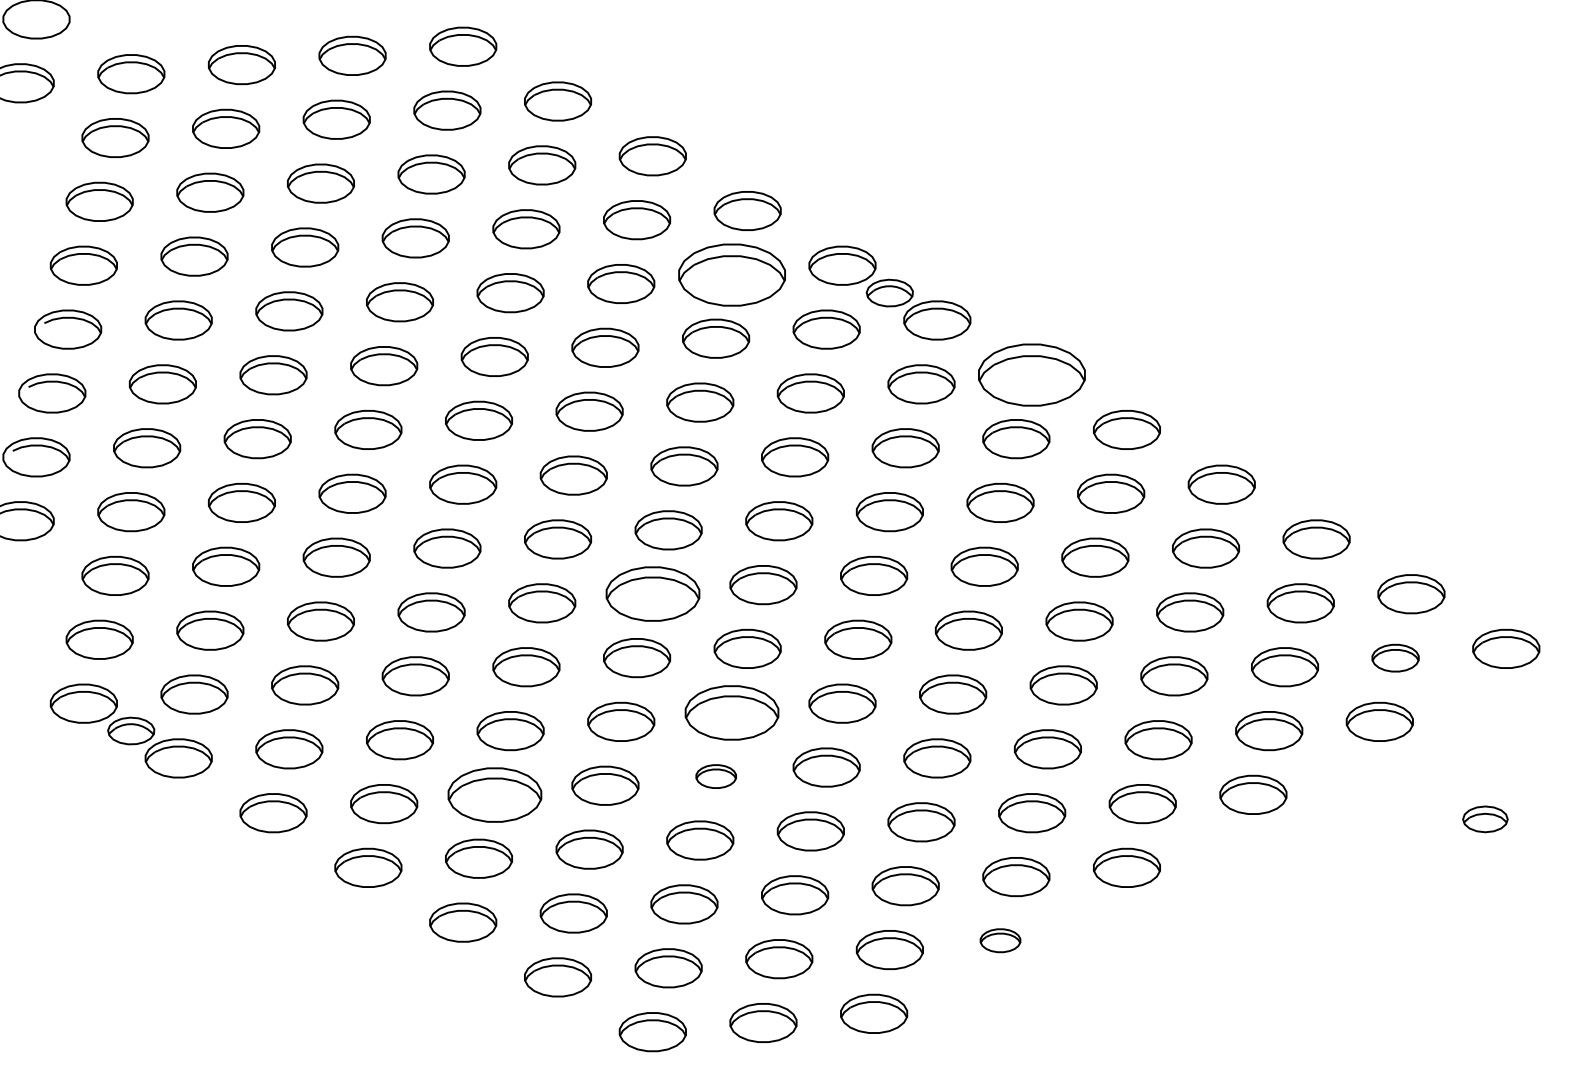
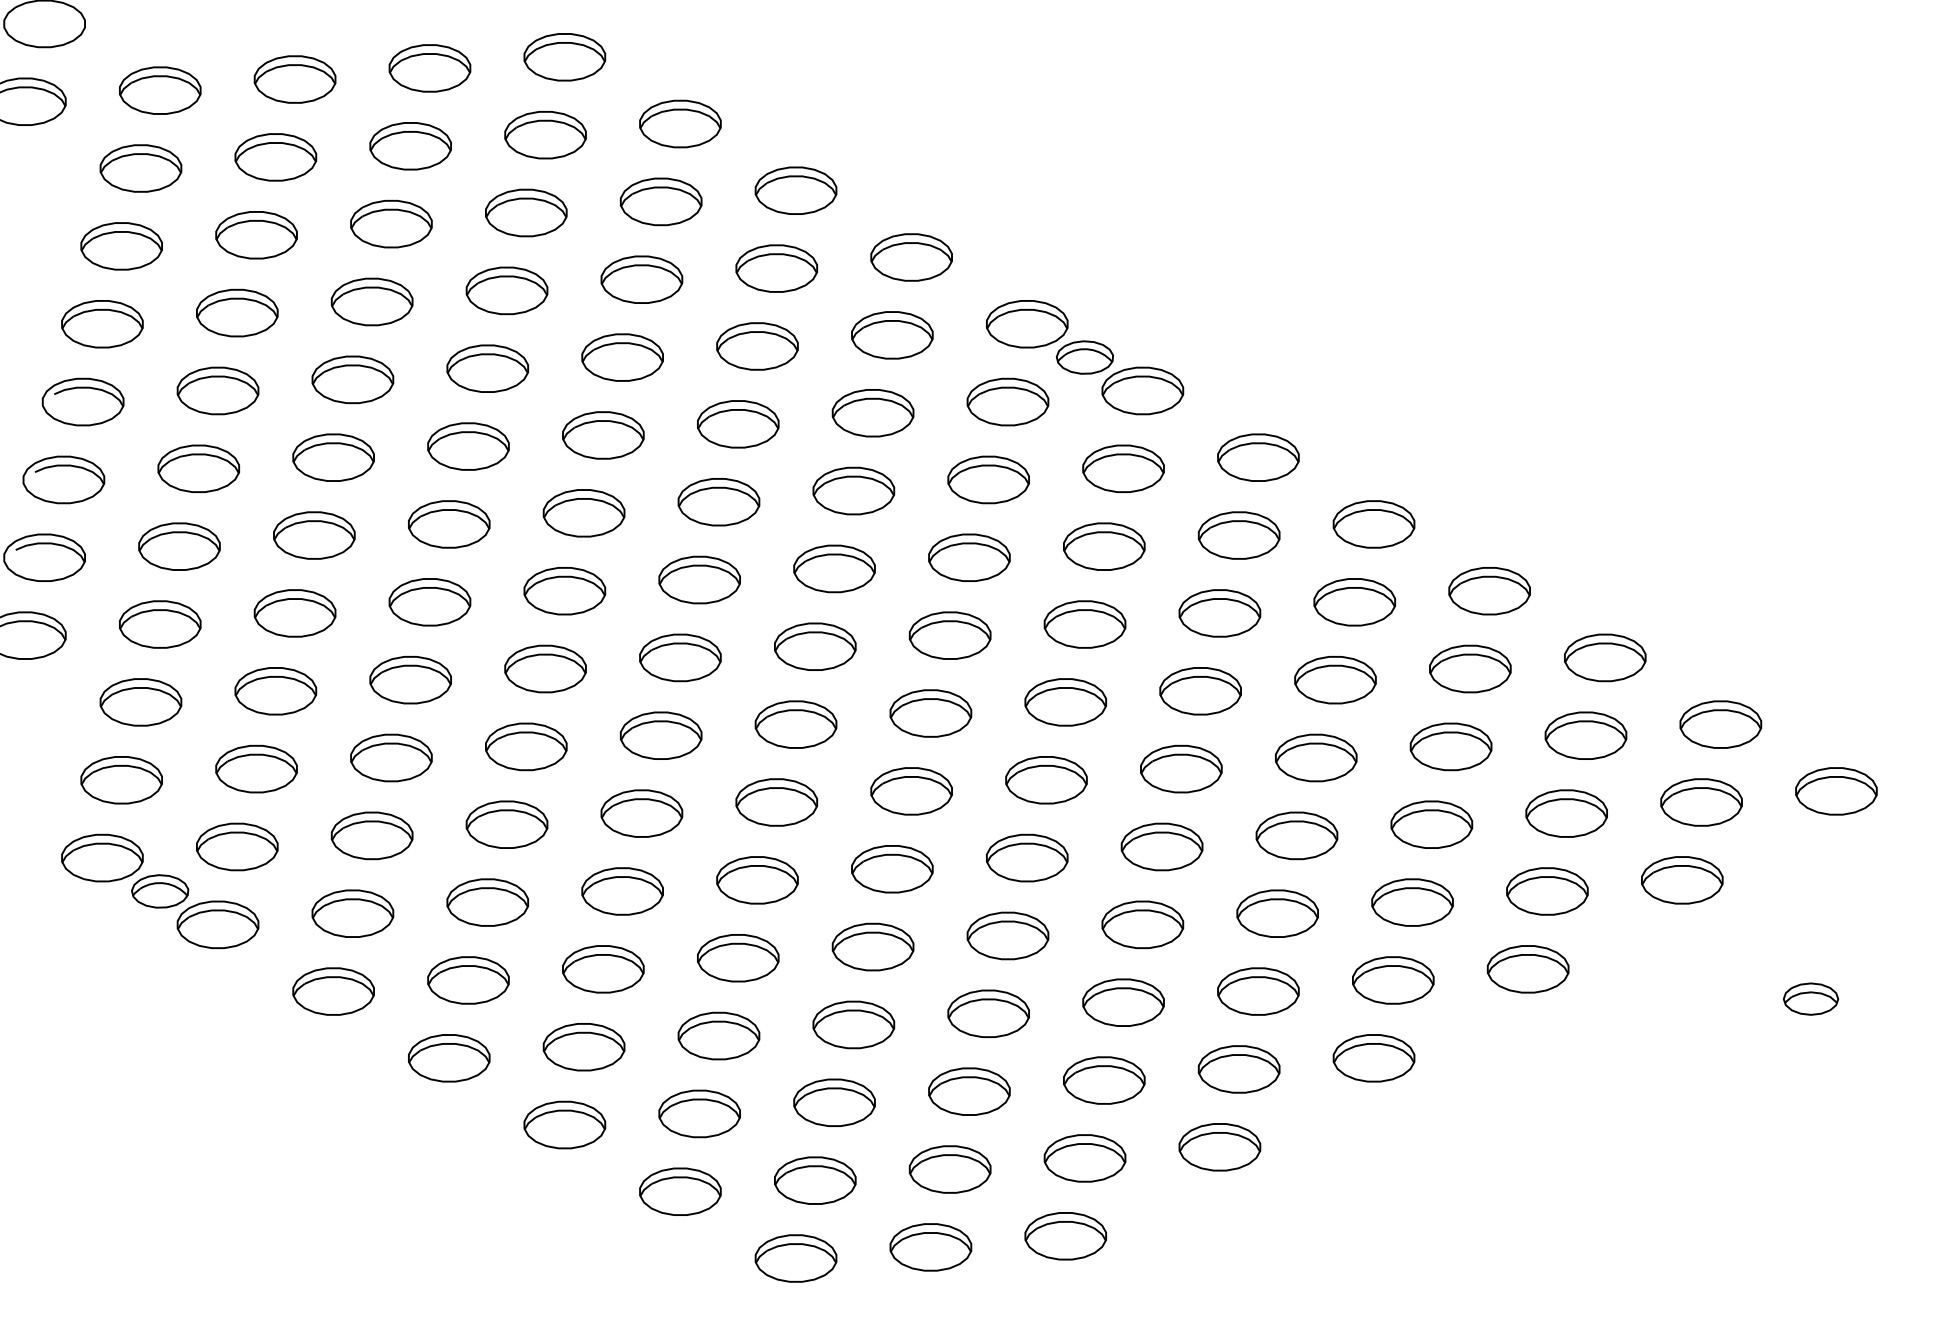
part: (731, 274) -> (891, 334), size x0.62
part: (1032, 375) -> (1258, 458), size x0.62
part: (652, 594) -> (795, 725), size x0.71
part: (1395, 658) -> (1701, 803), size x1.43
part: (731, 712) -> (891, 868), size x0.71
part: (716, 776) -> (873, 946), size x1.67
part: (494, 794) -> (602, 968), size x0.71
part: (1000, 940) -> (1219, 1146), size x1.67

